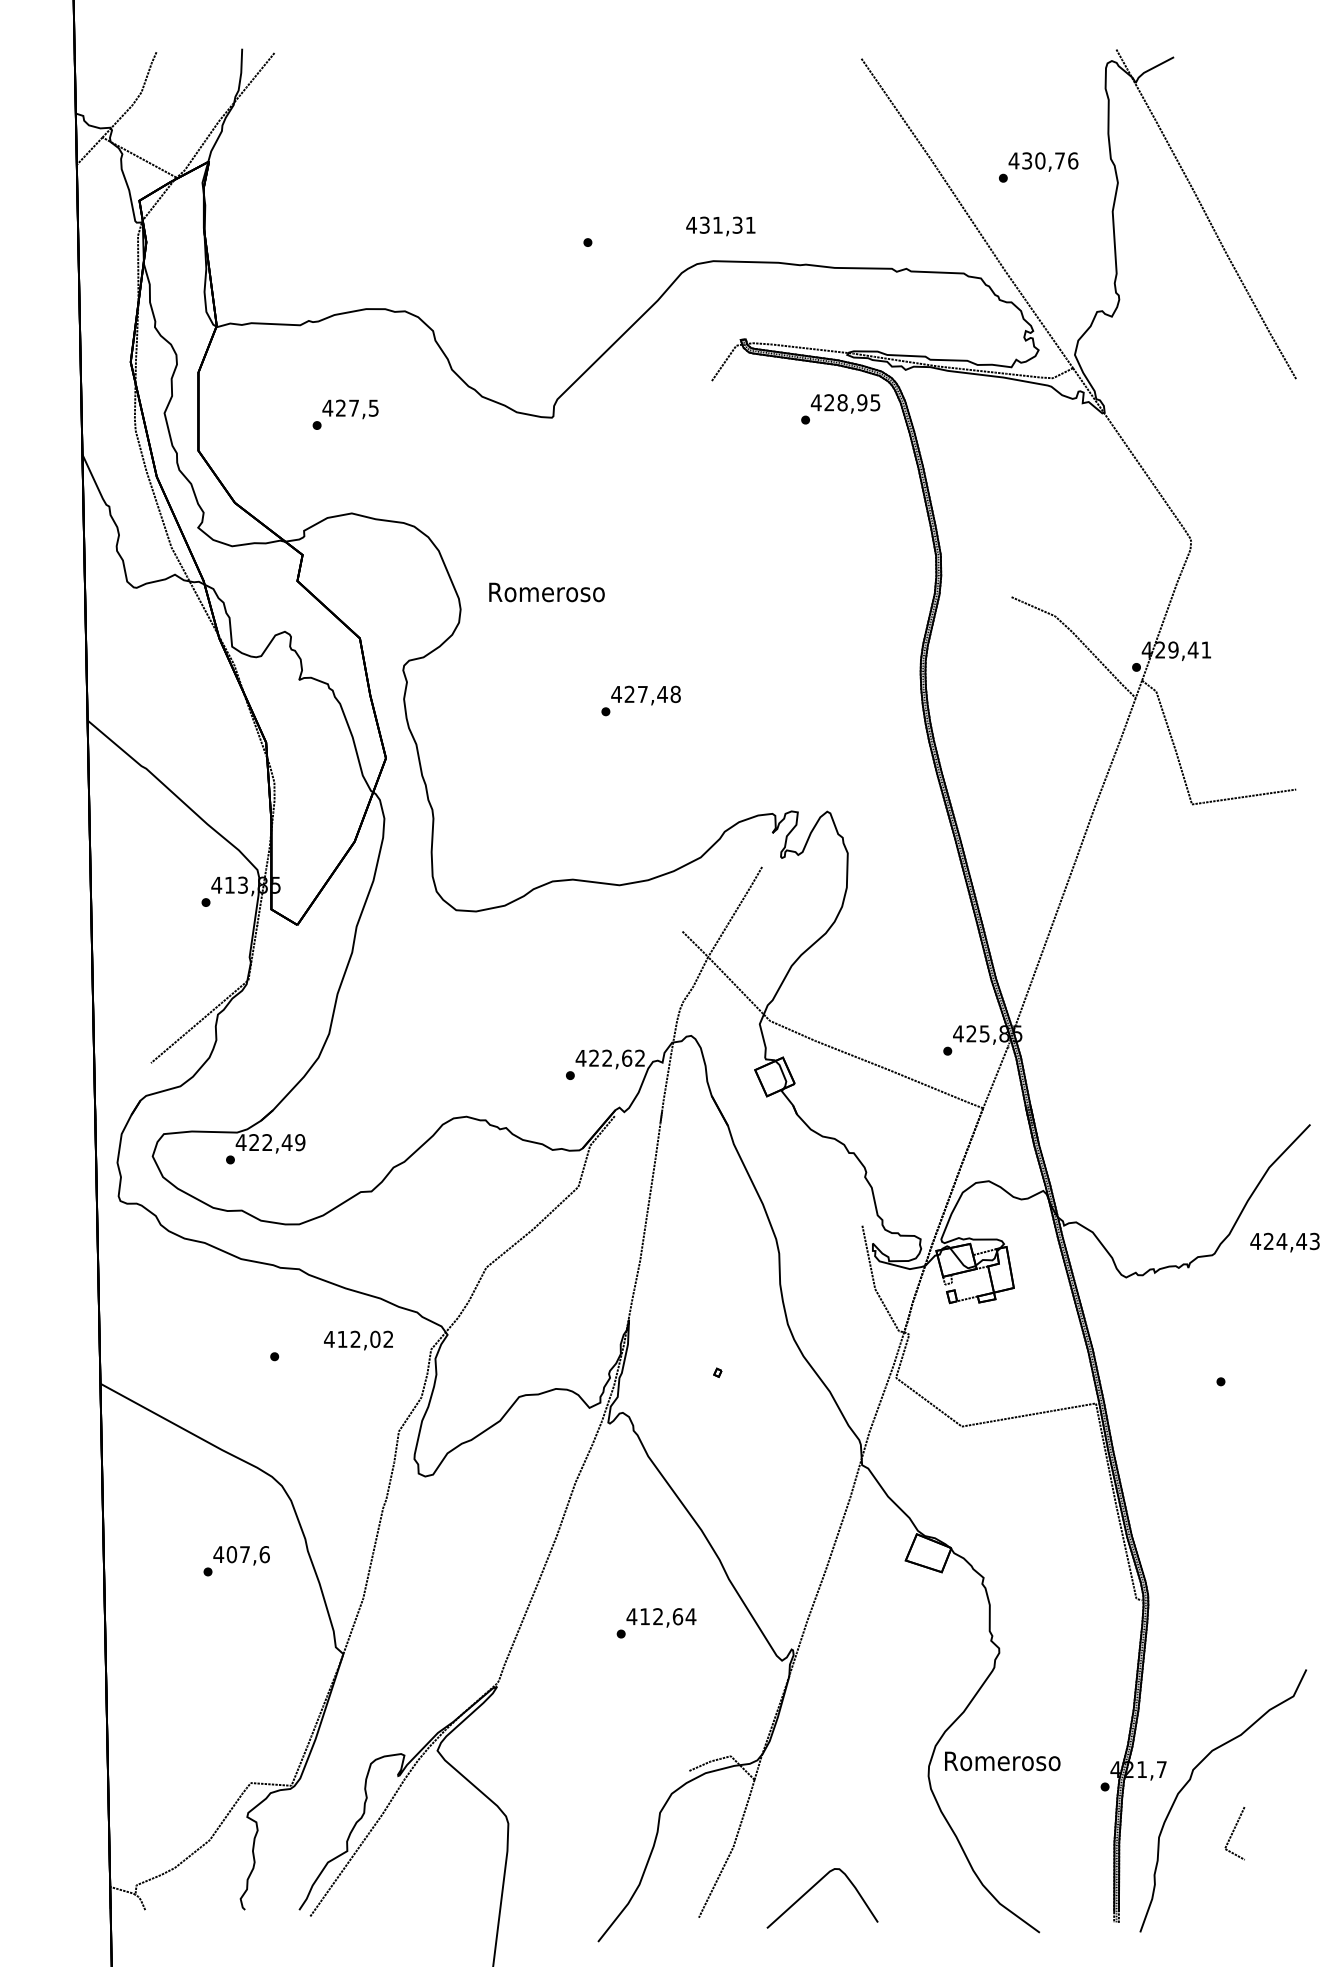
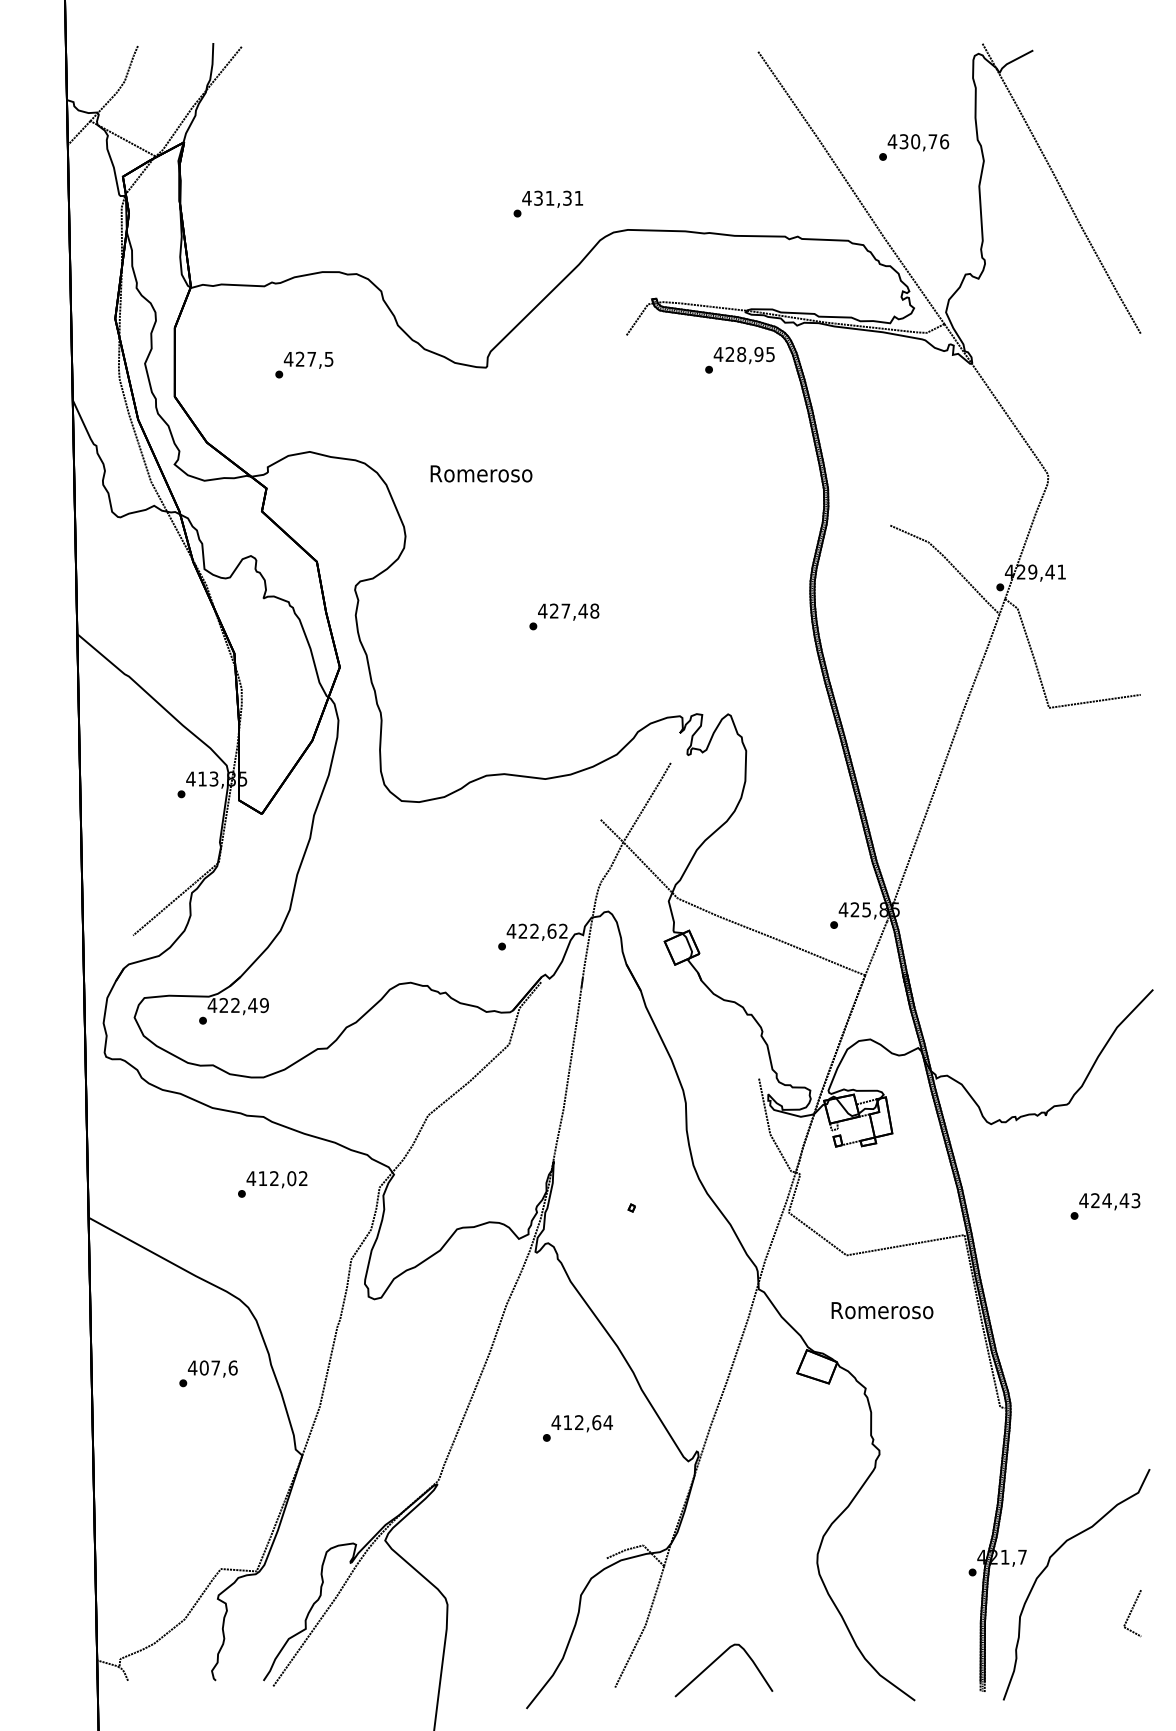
text: (720, 226) -> (552, 199), moved
text: (546, 592) -> (481, 473), moved
text: (1284, 1242) -> (1109, 1201), moved
text: (358, 1340) -> (276, 1179), moved
text: (1002, 1761) -> (882, 1310), moved
curve: (1233, 1833) -> (1131, 1613), moved

